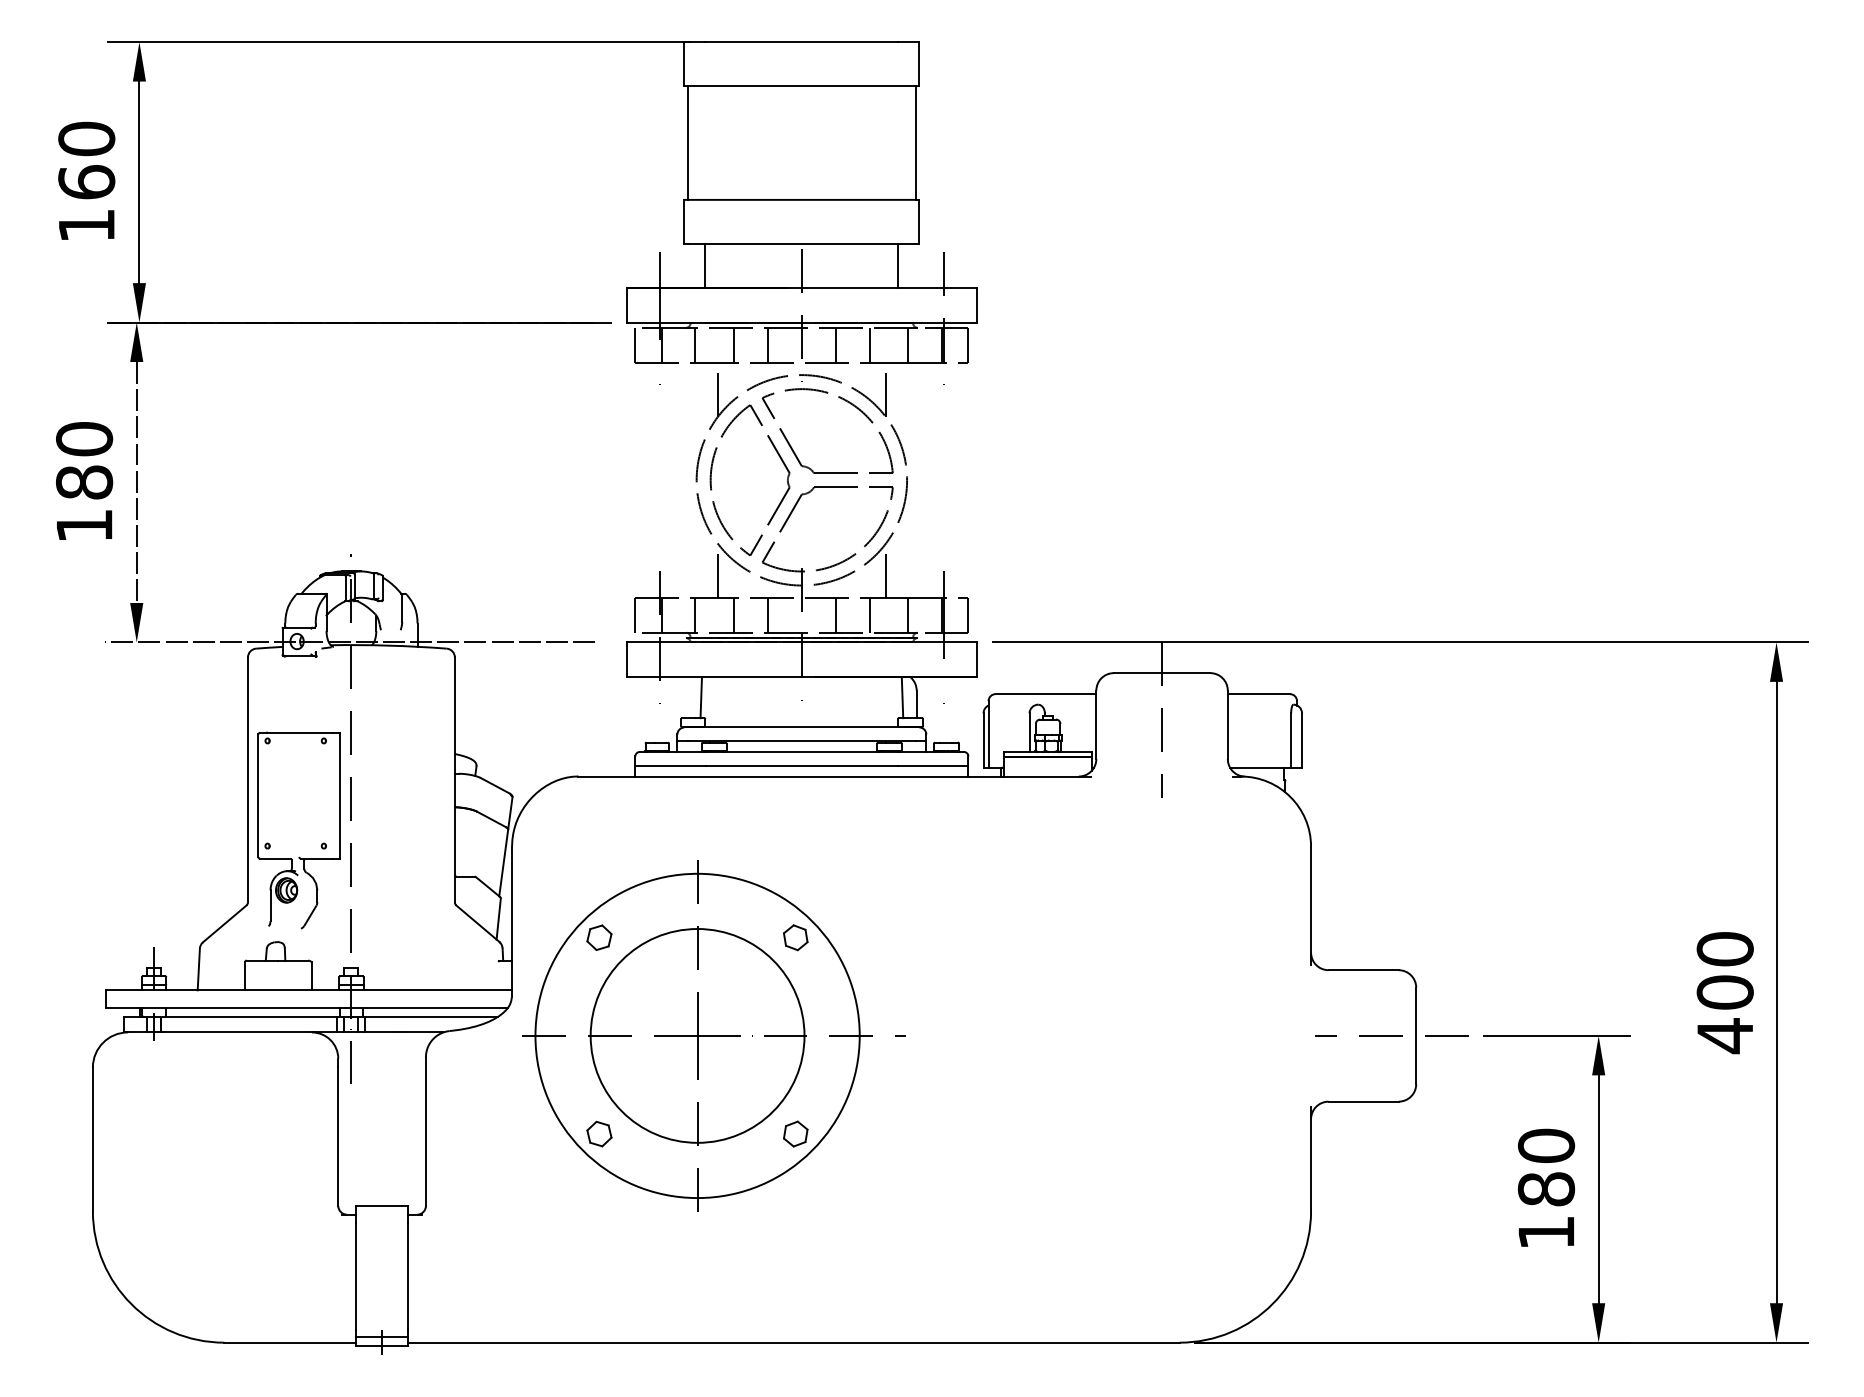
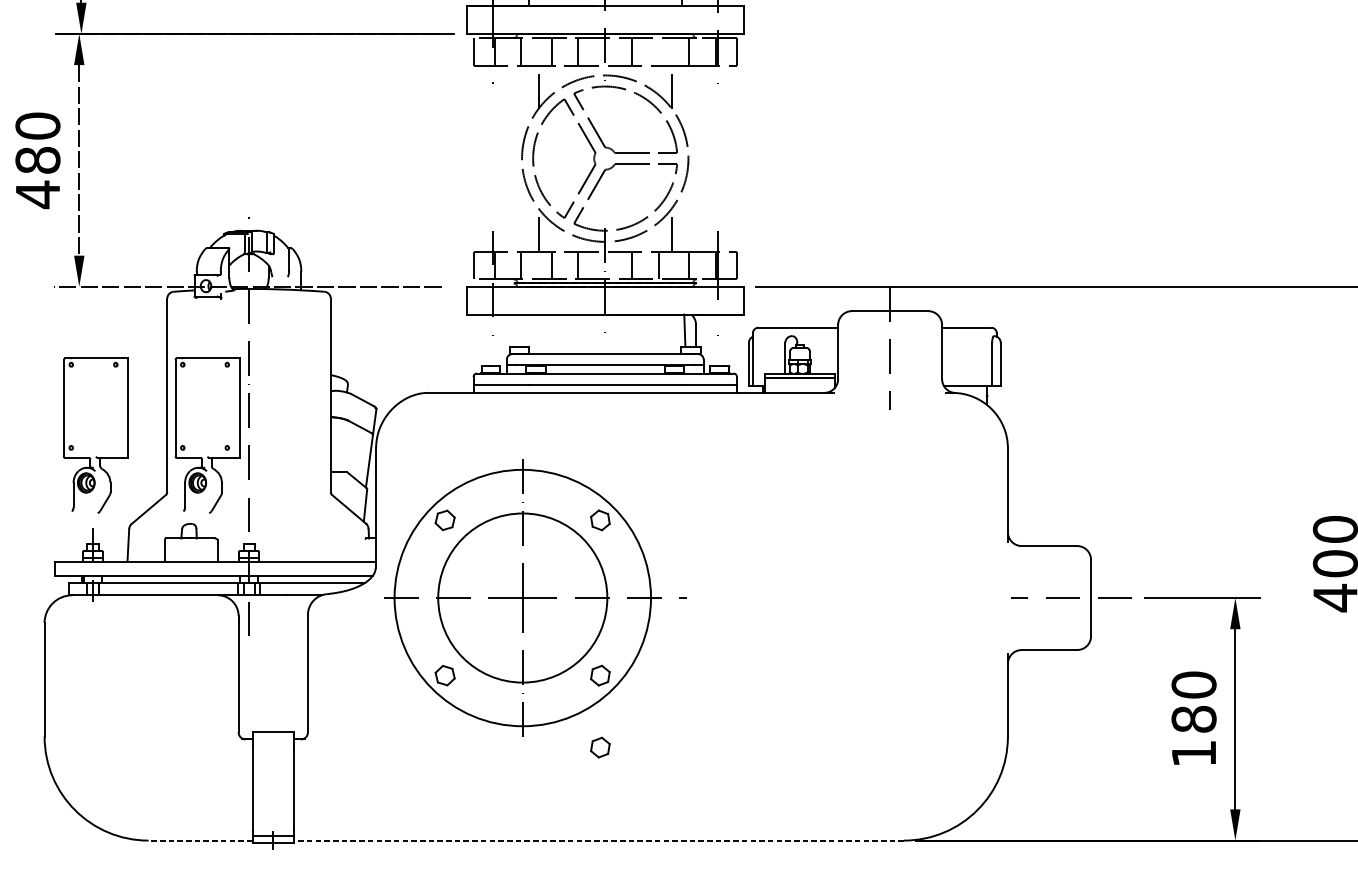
line: (869, 344) -> (658, 51), removed
text: (84, 526) -> (37, 195), 180 -> 480
line: (700, 697) -> (525, 330), removed
part: (158, 856) -> (96, 456), added
part: (795, 1224) -> (600, 747), added
line: (290, 1342) -> (200, 840), solid -> dashed
line: (794, 1342) -> (599, 840), solid -> dashed

